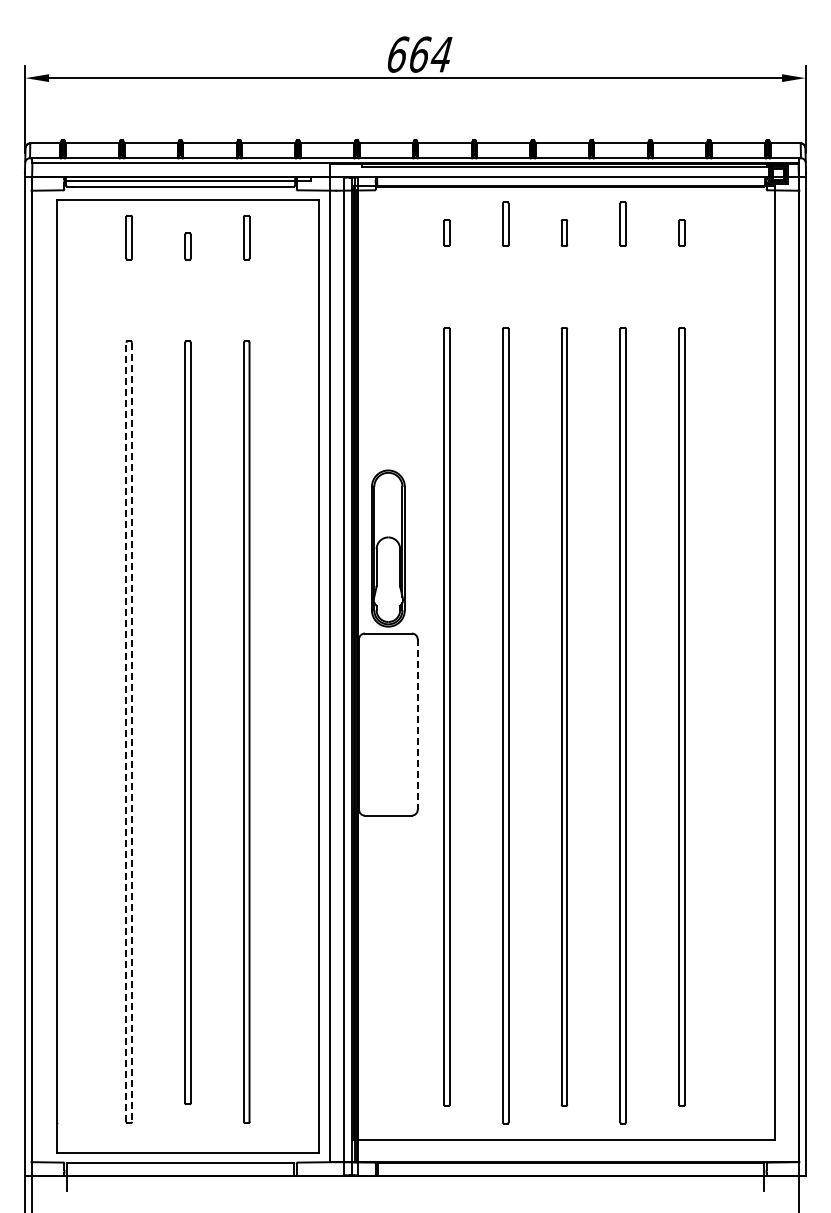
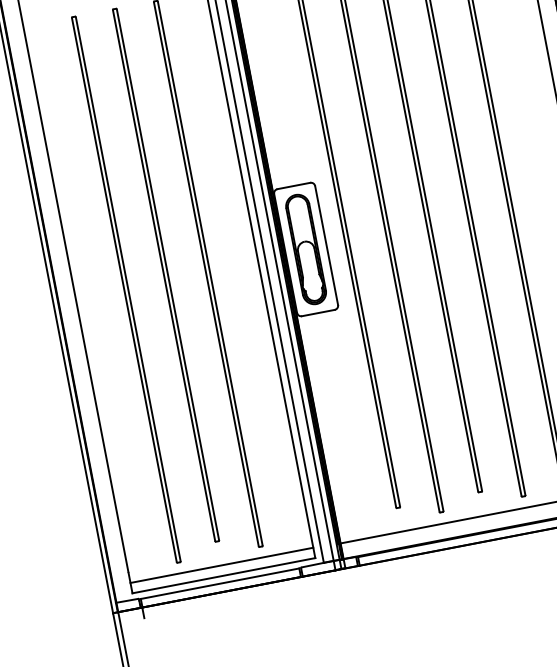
part: (388, 548) -> (306, 249), moved
line: (417, 725) -> (326, 246), dashed -> solid
line: (126, 732) -> (124, 290), dashed -> solid
line: (132, 732) -> (128, 289), dashed -> solid
line: (187, 1138) -> (221, 565), added

